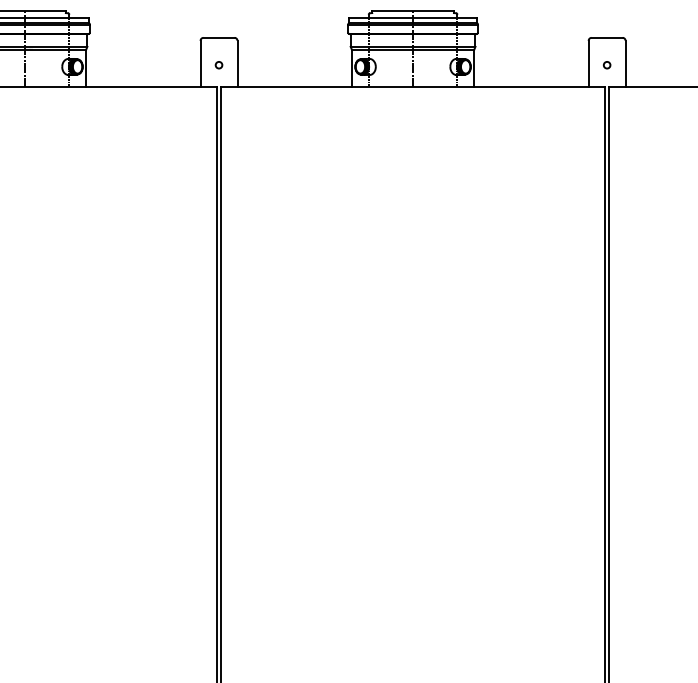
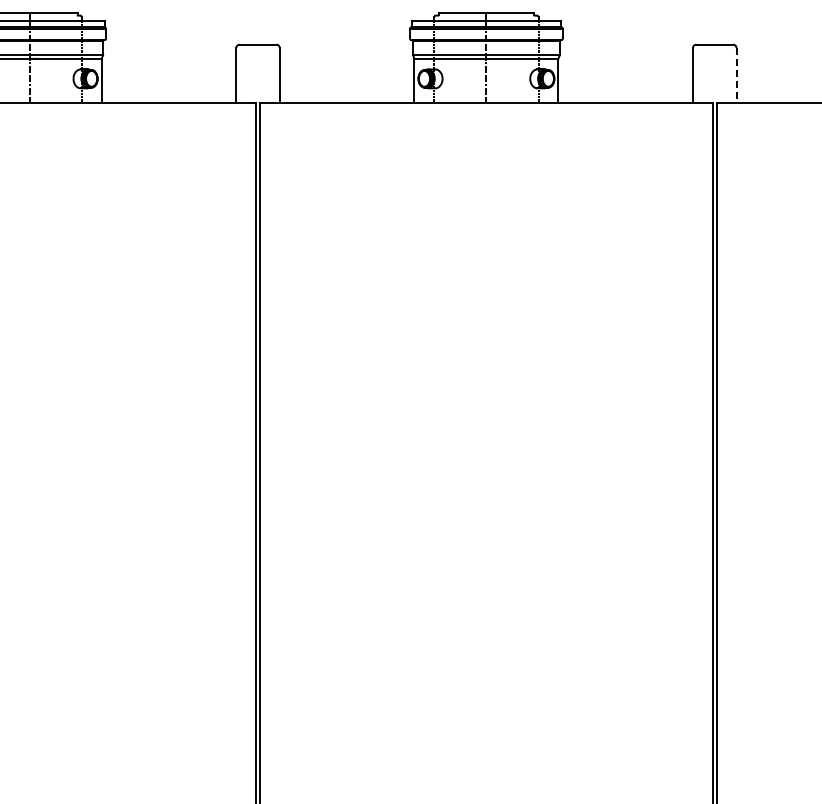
circle: (218, 64) -> (257, 76), removed
circle: (606, 64) -> (714, 76), removed
line: (625, 64) -> (736, 76), solid -> dashed

